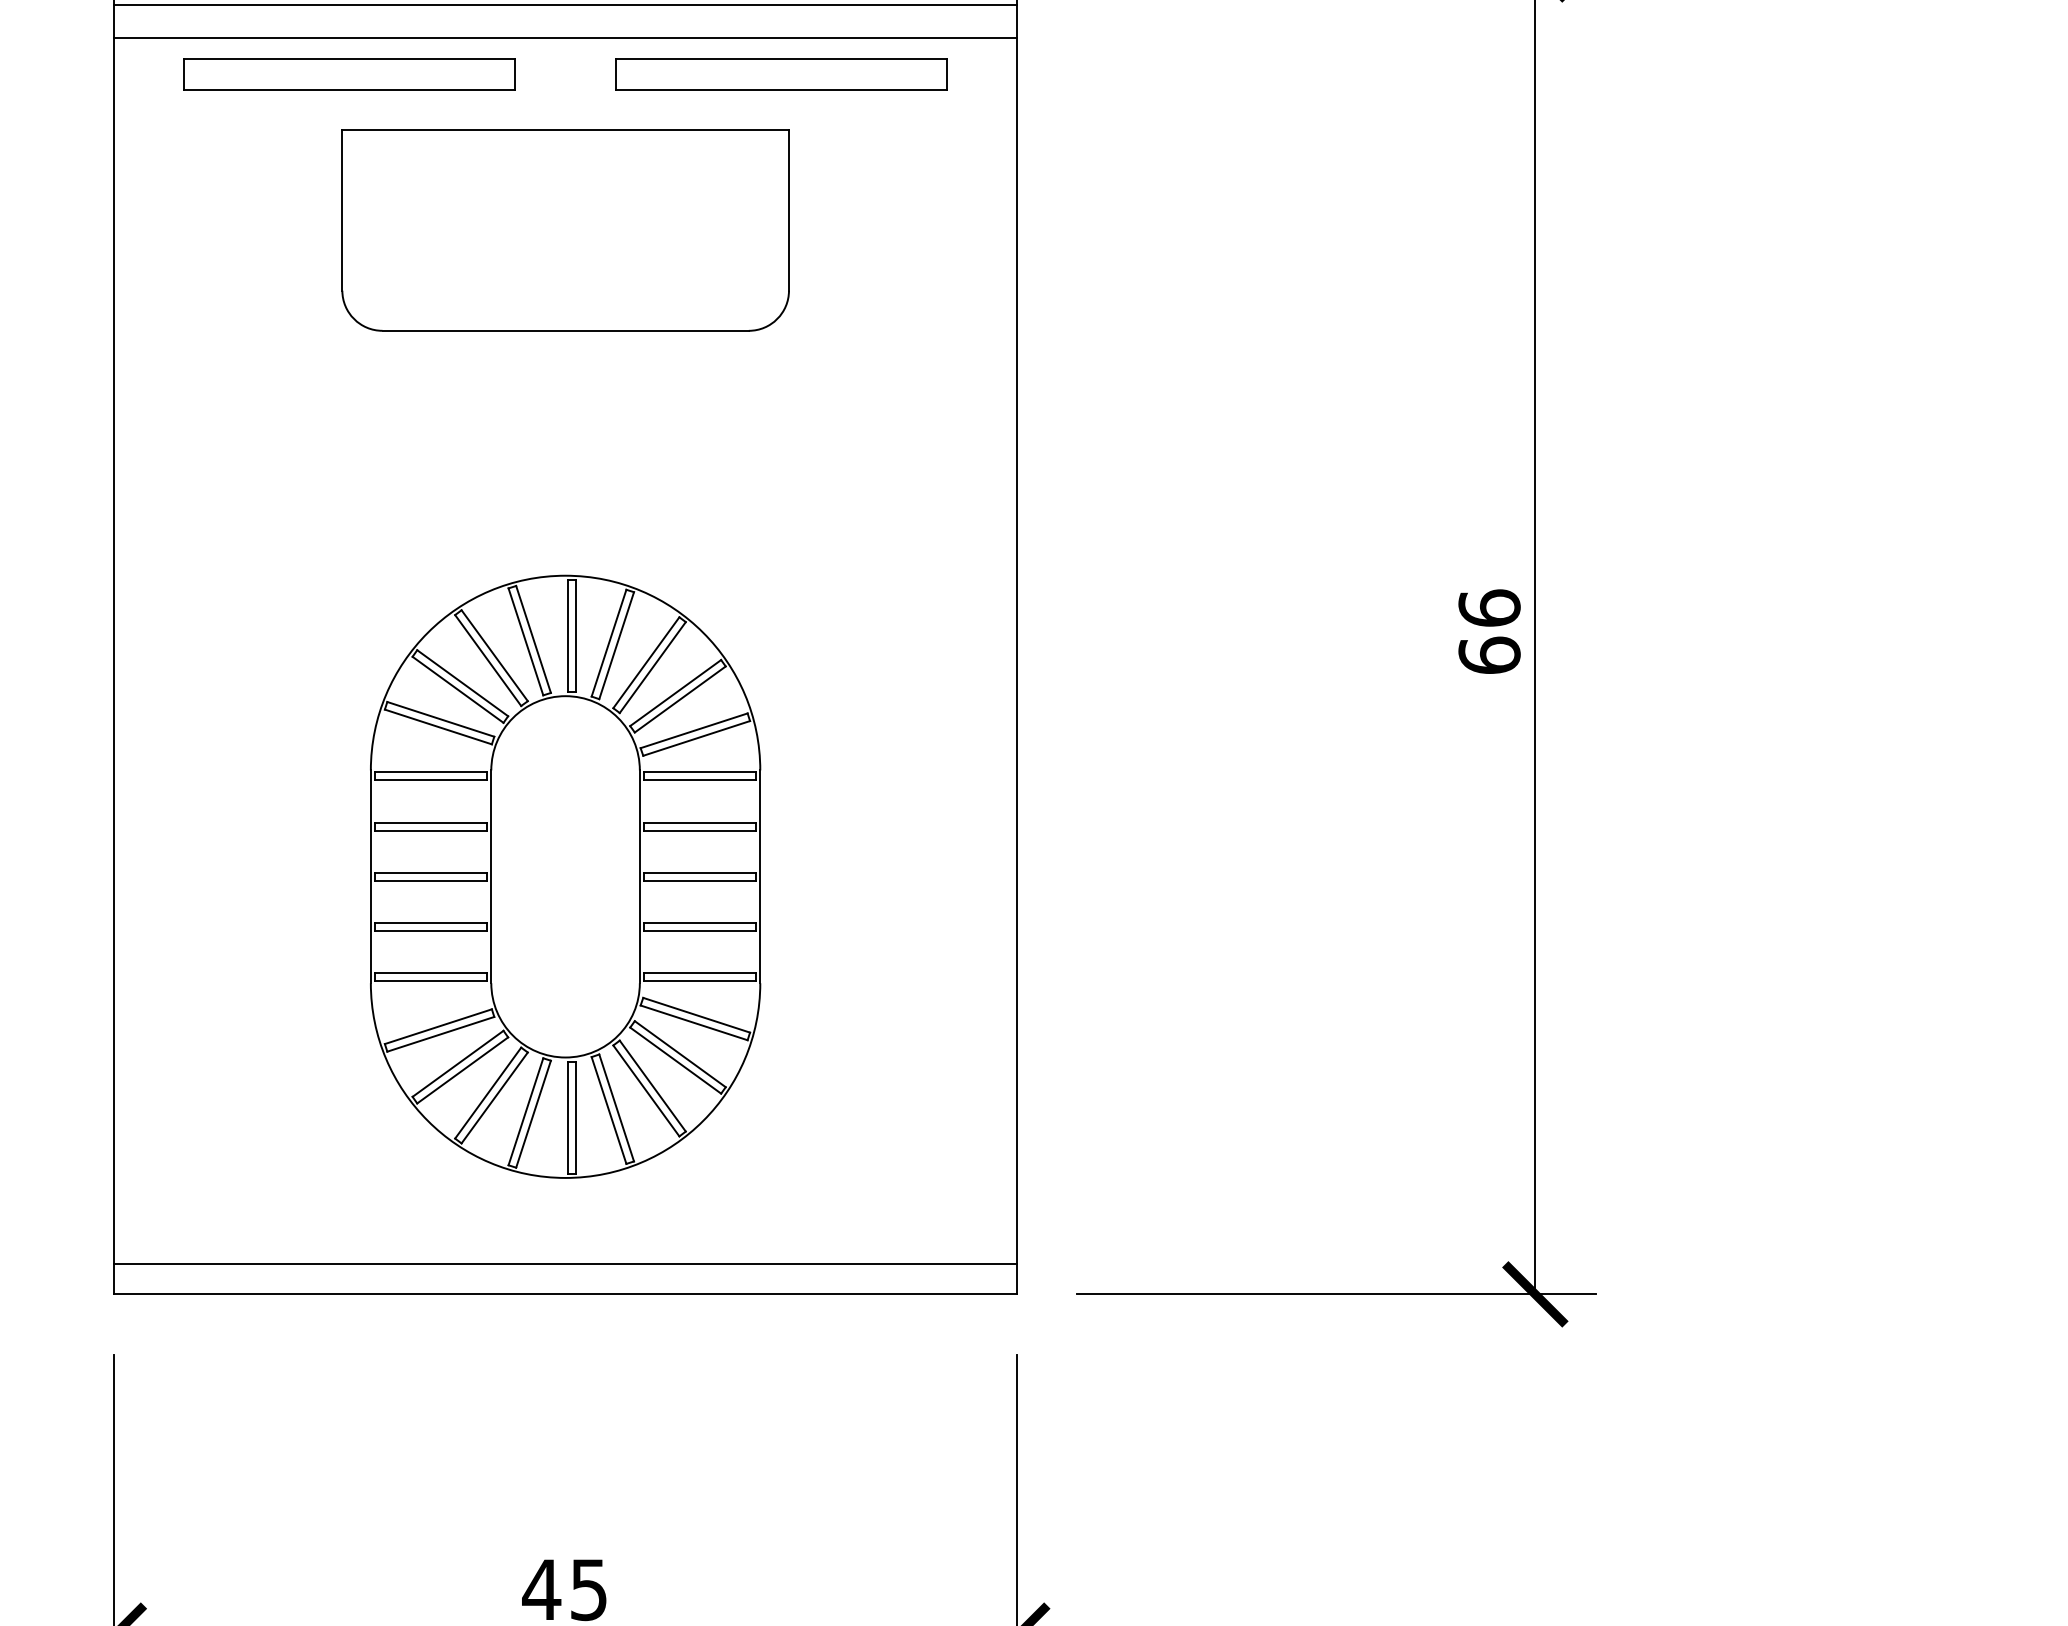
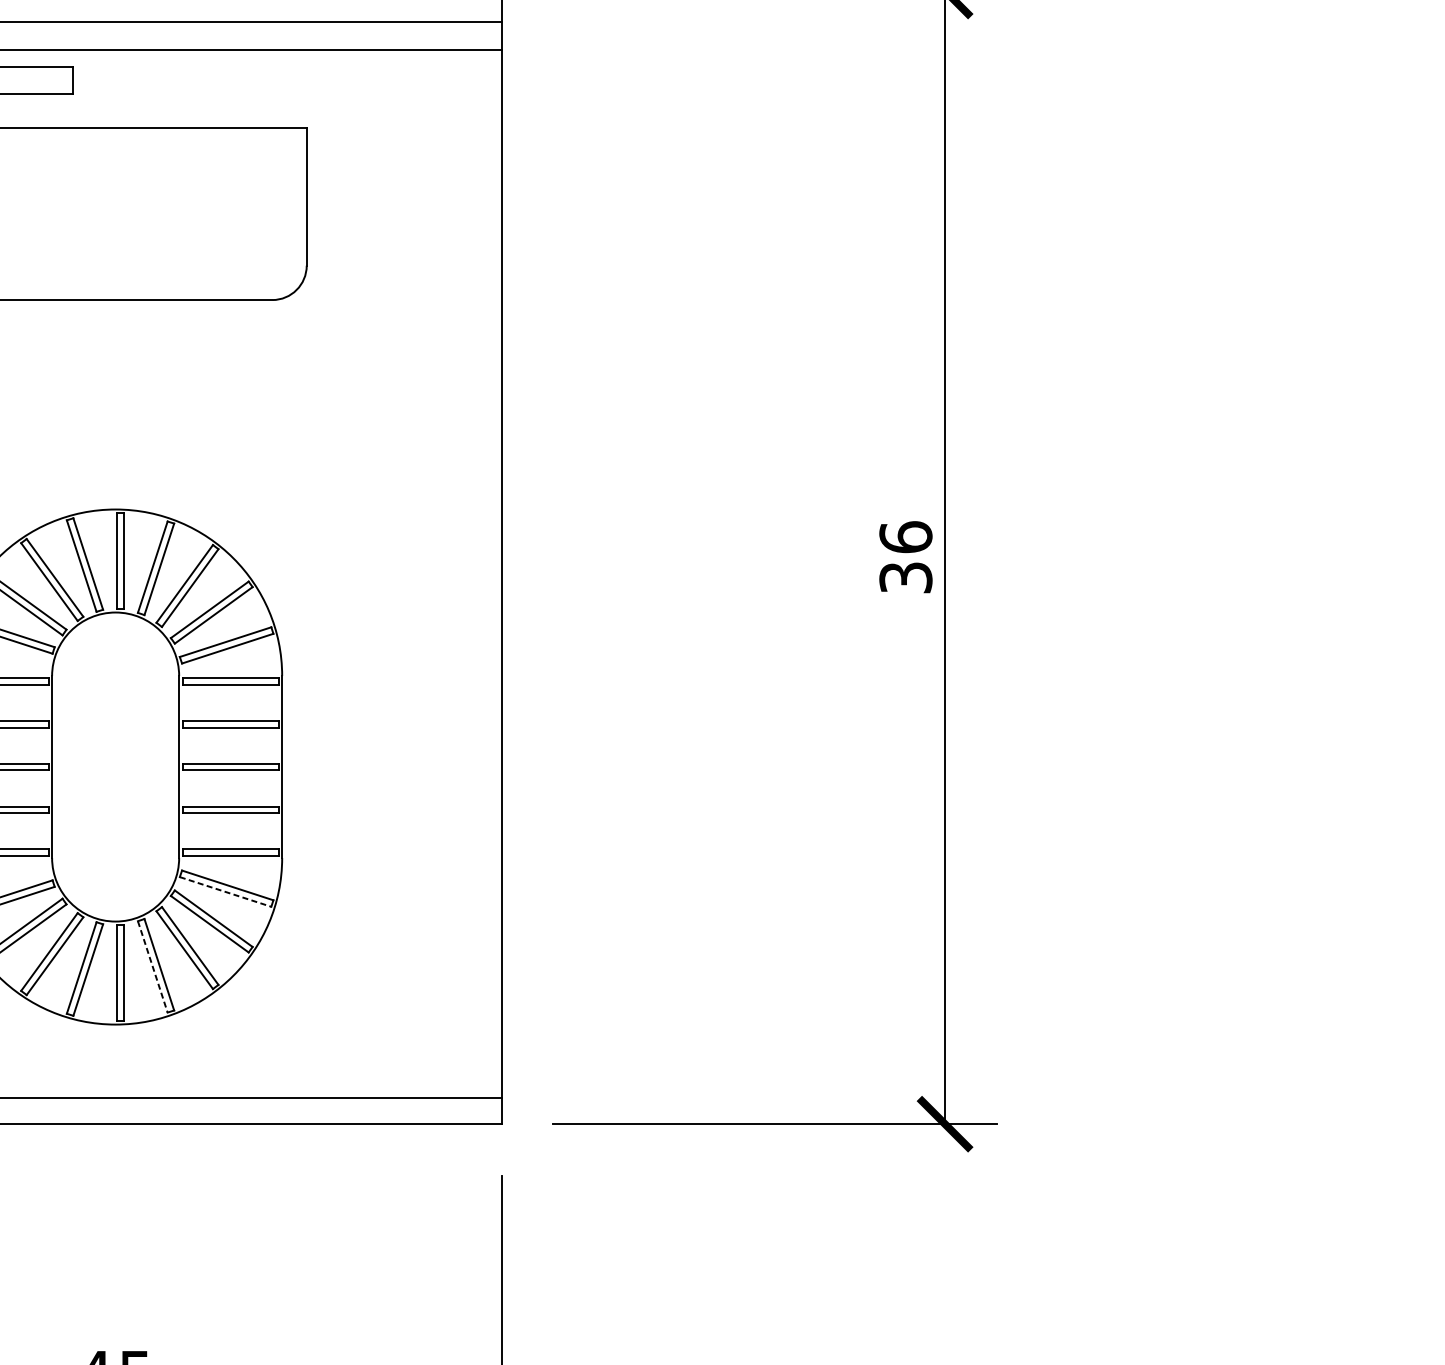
part: (781, 74) -> (300, 80), removed
text: (1489, 654) -> (905, 576), 66 -> 36
line: (694, 1023) -> (225, 892), solid -> dashed
line: (609, 1110) -> (153, 966), solid -> dashed

